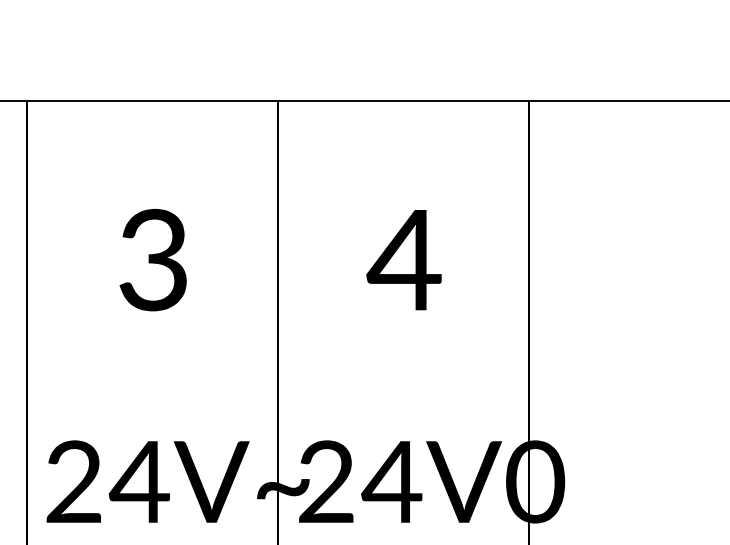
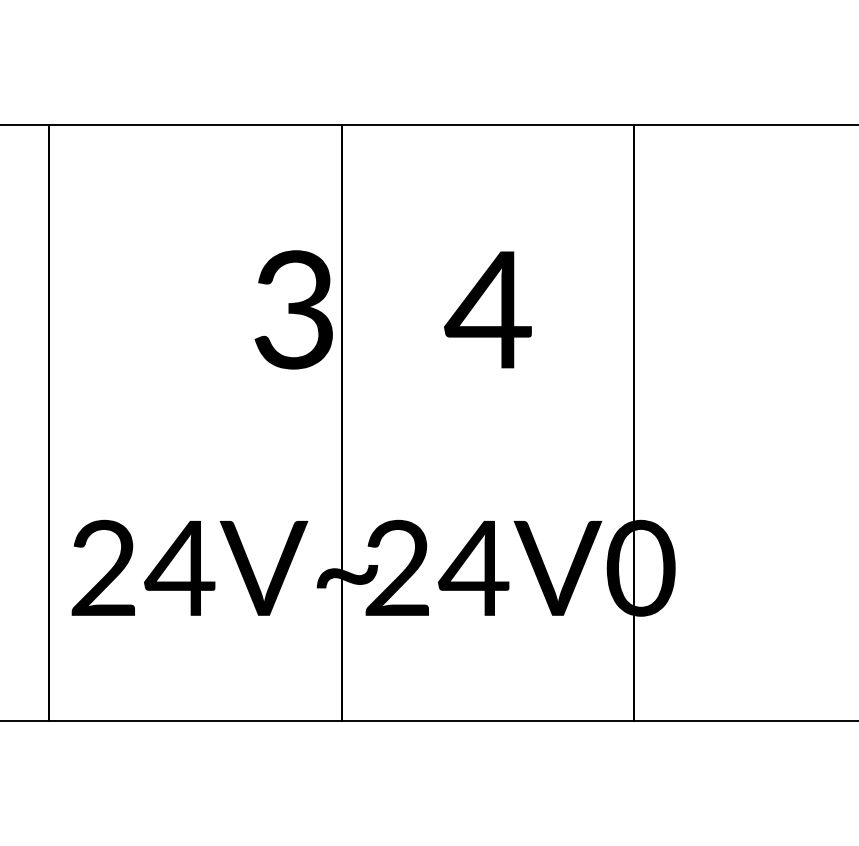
text: (152, 259) -> (293, 309), moved

